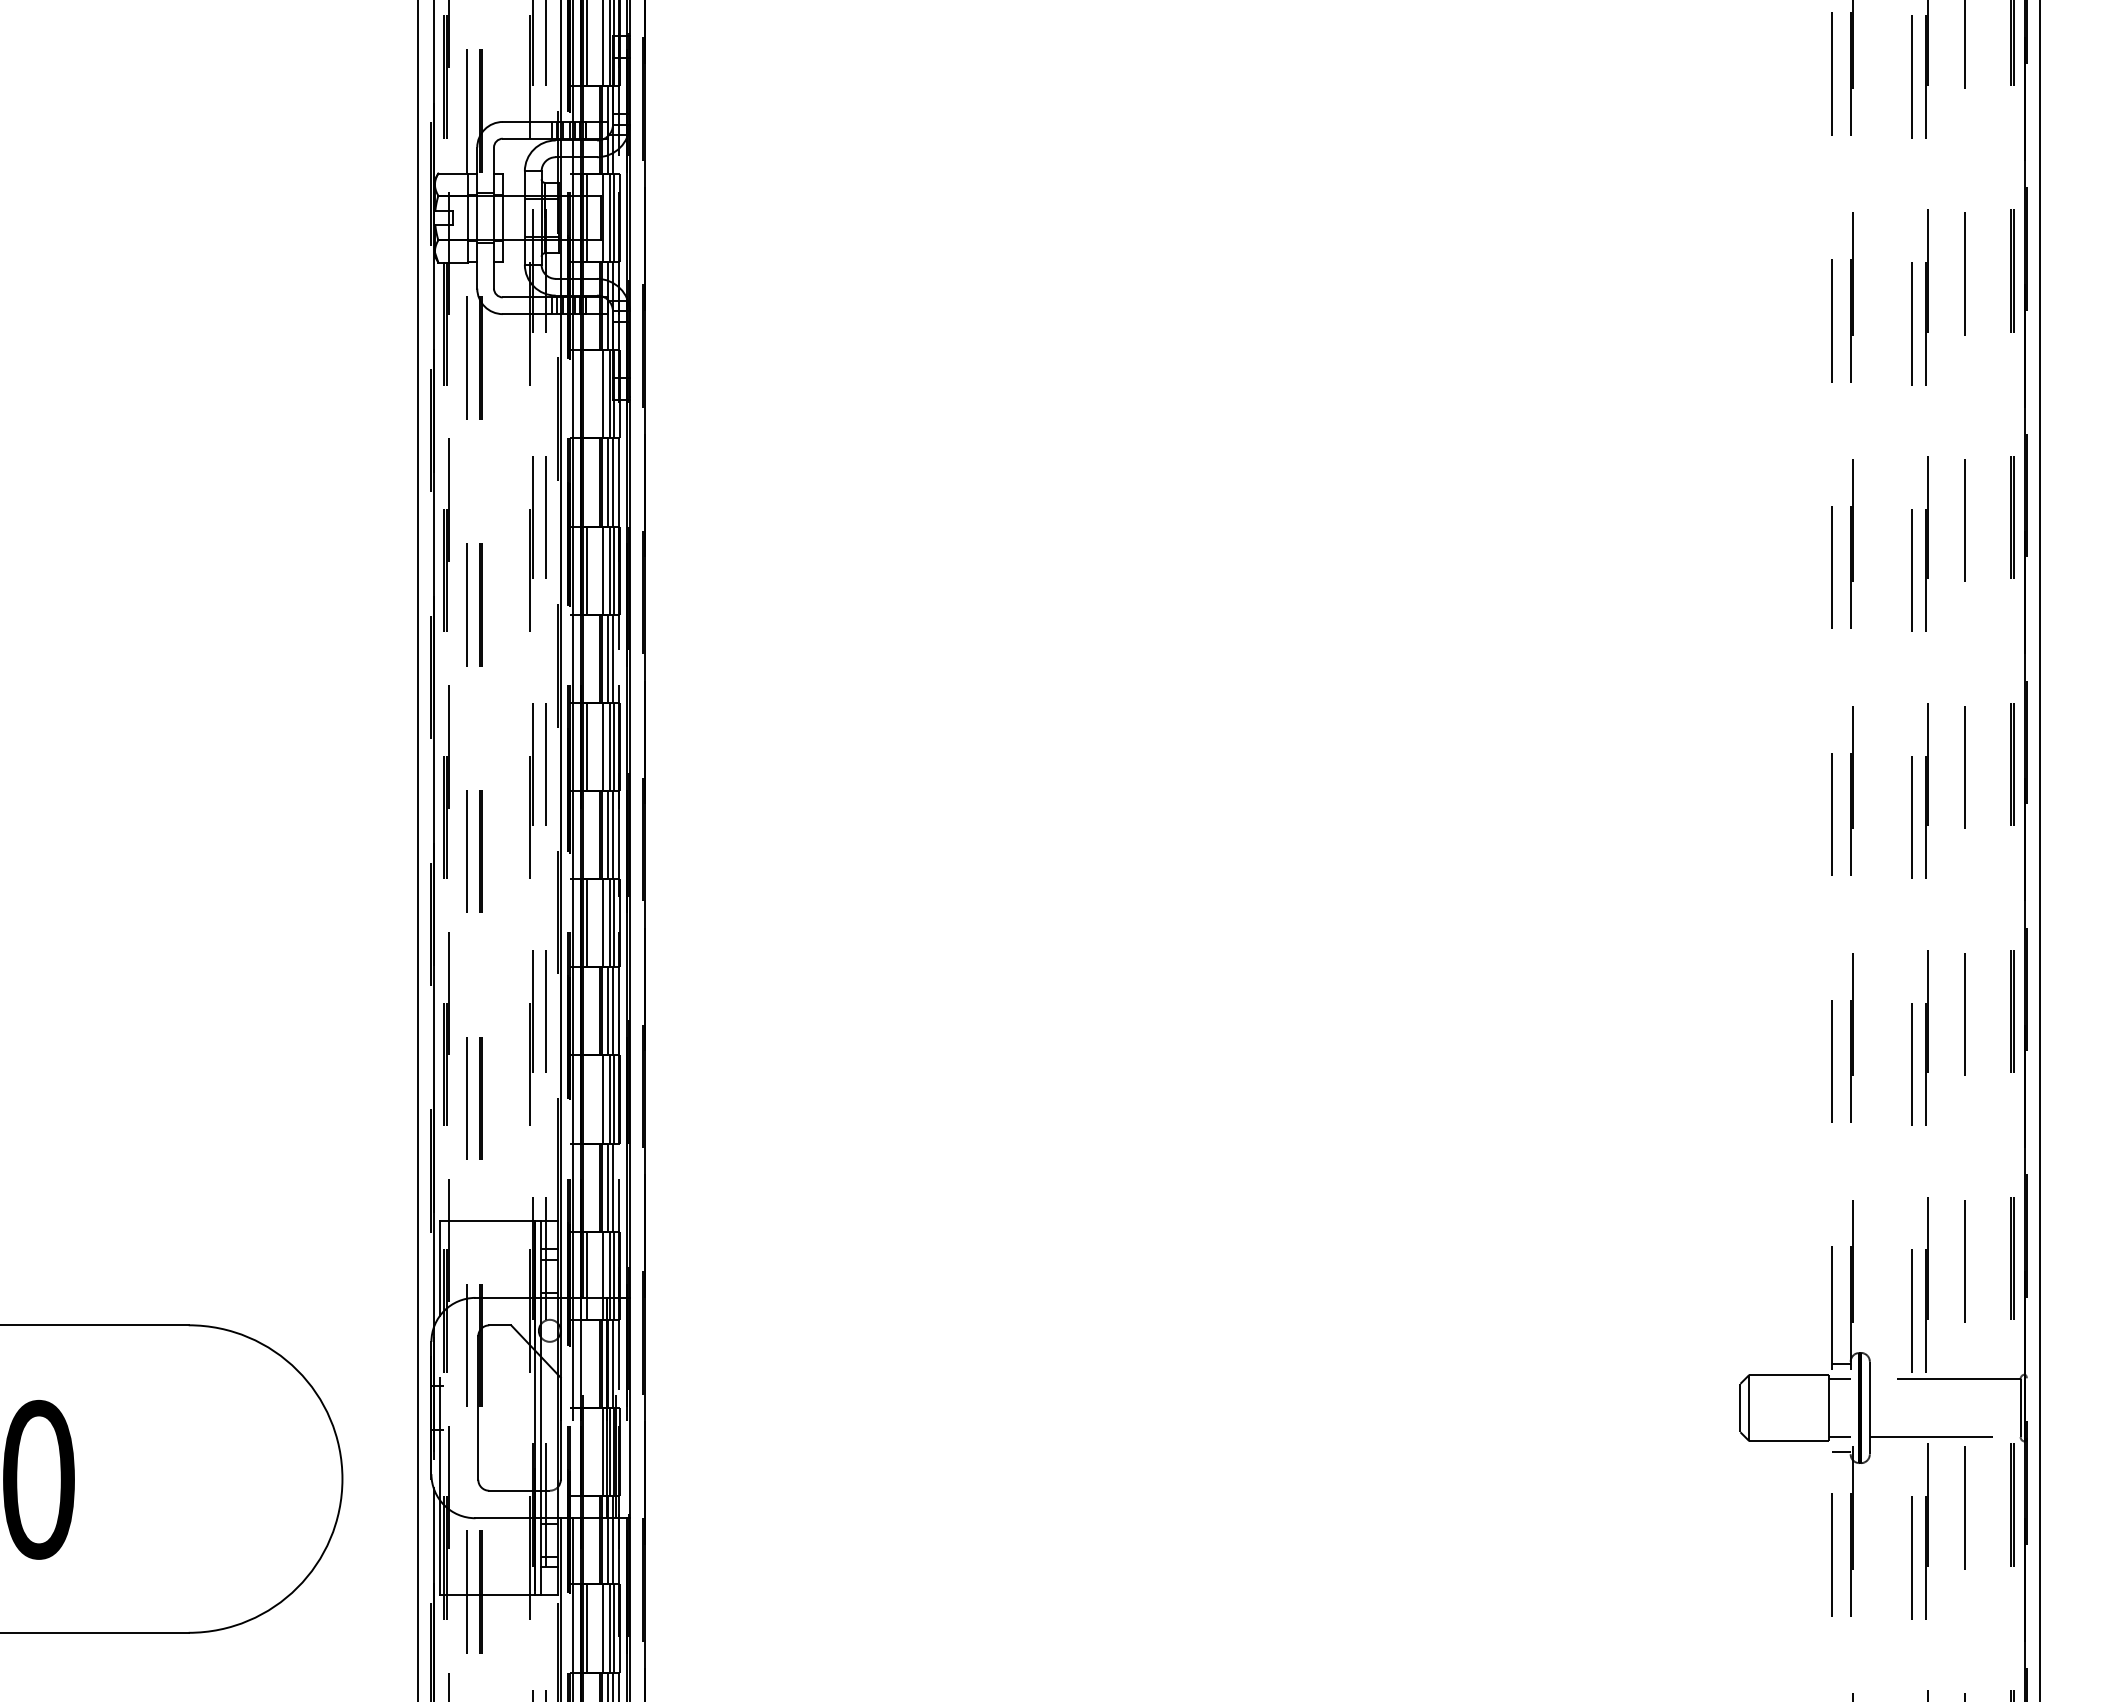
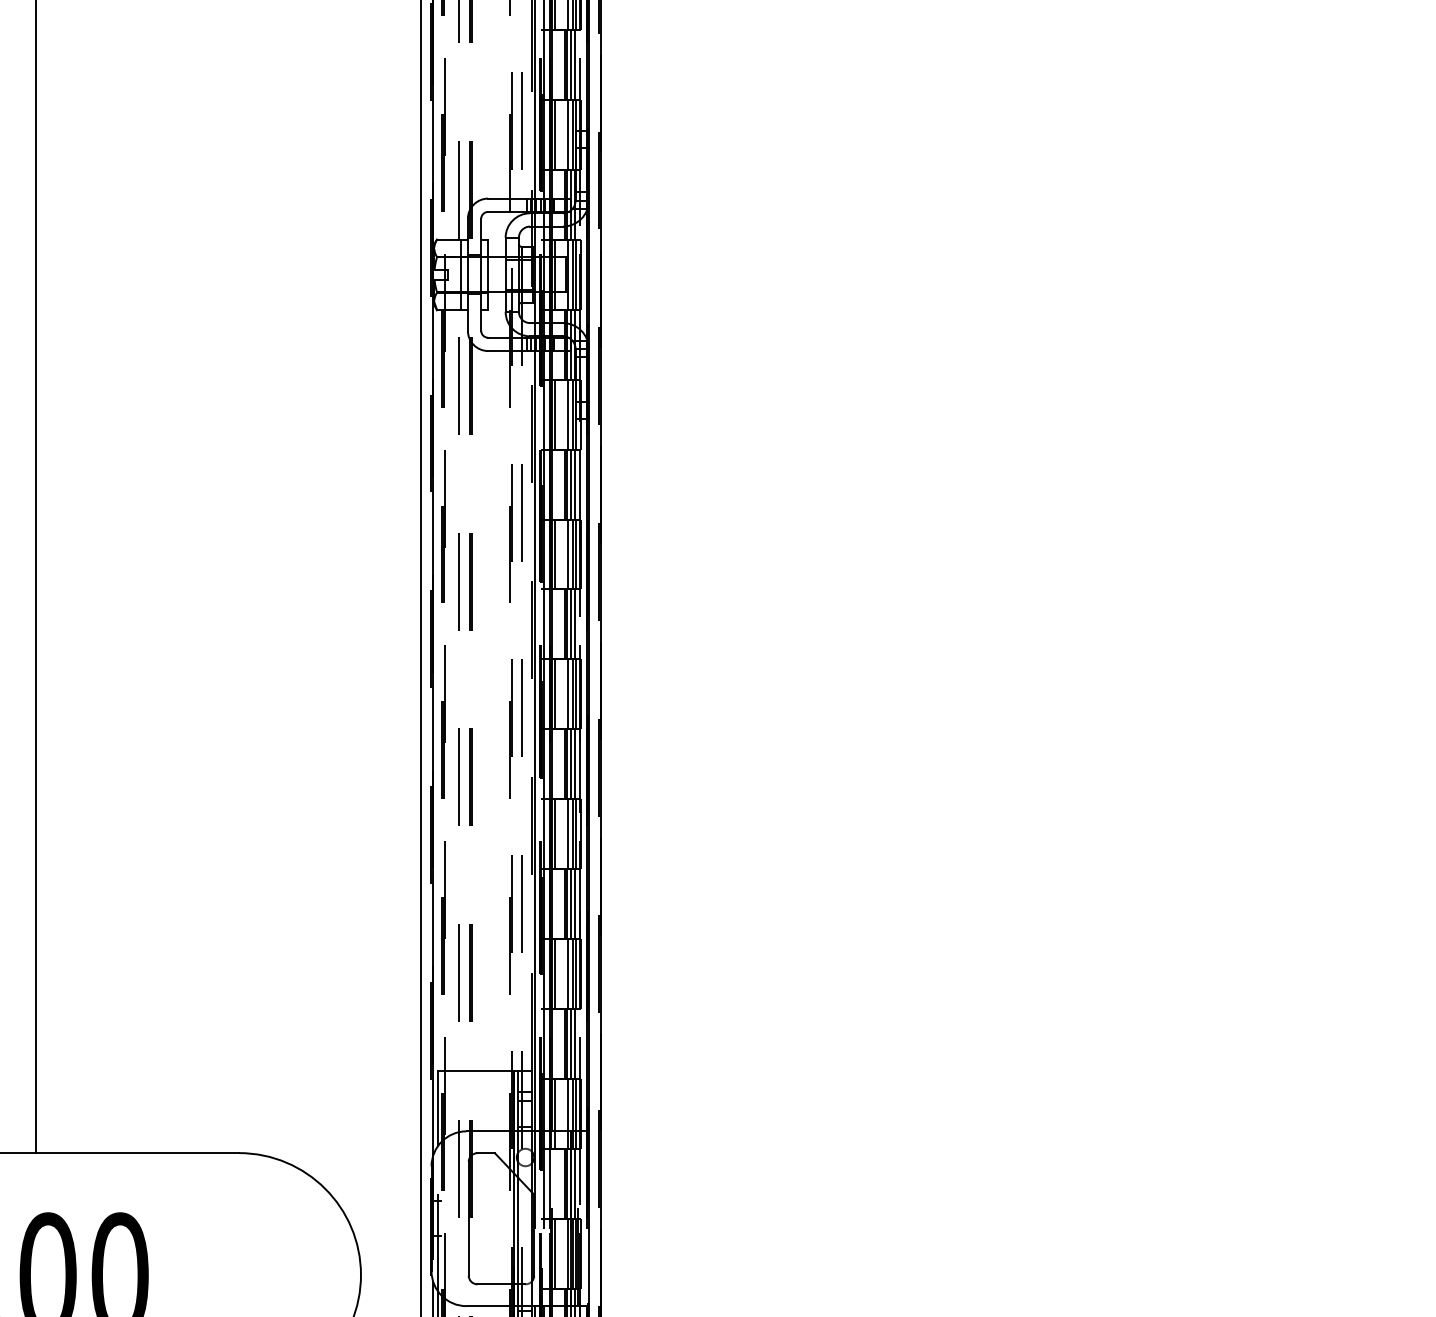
line: (586, 394) -> (554, 414), added
line: (586, 1099) -> (554, 973), added
line: (586, 1452) -> (554, 1253), added

